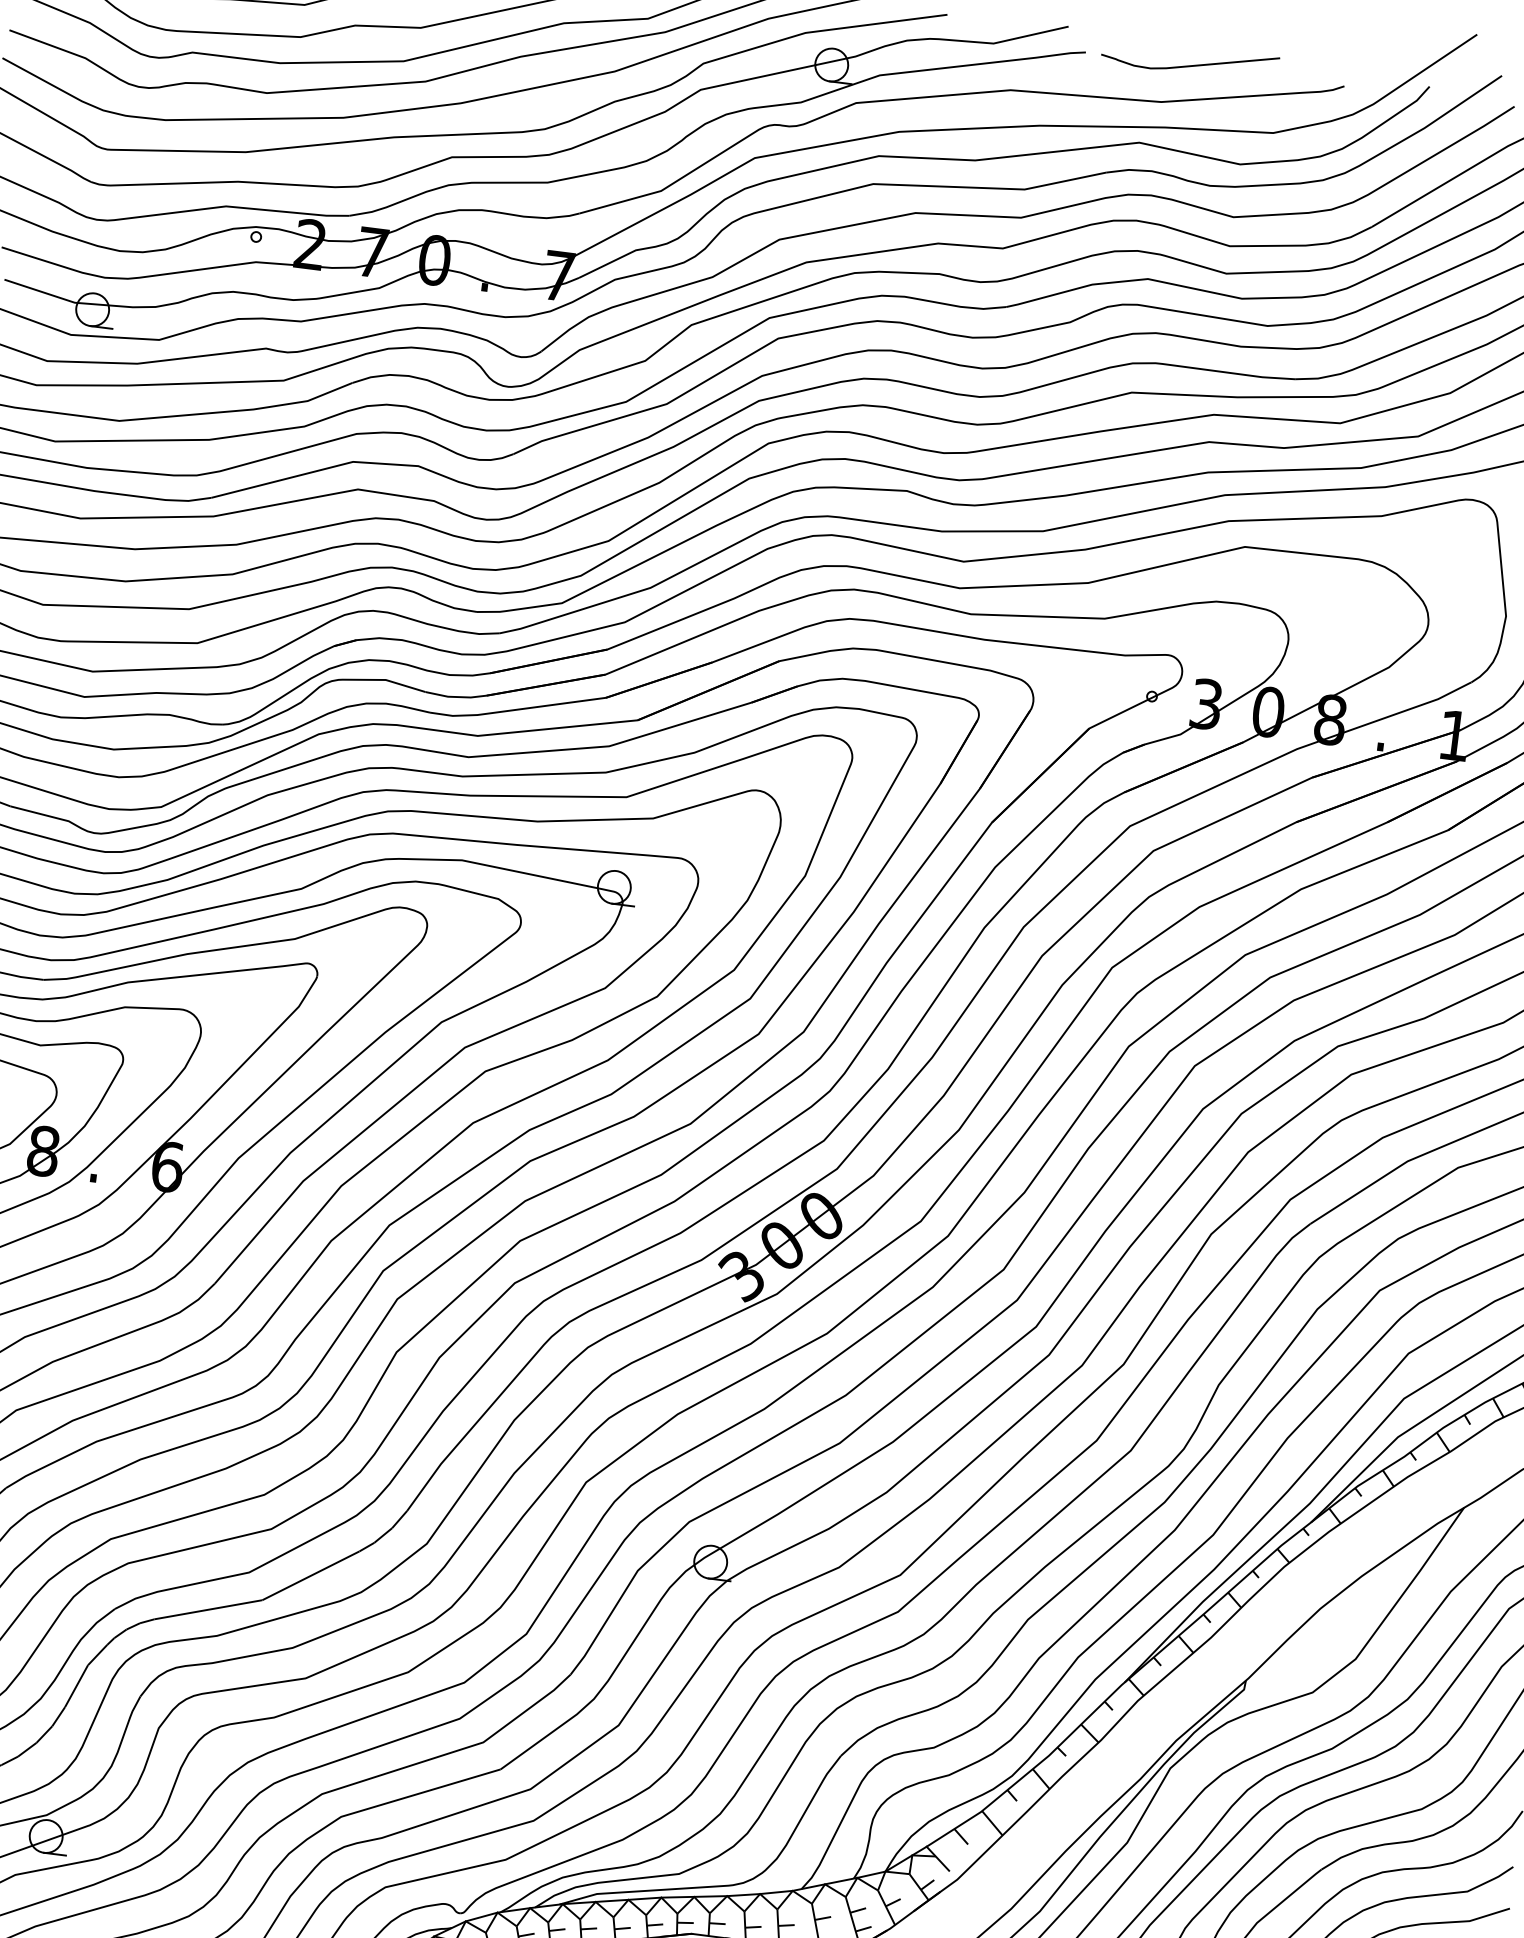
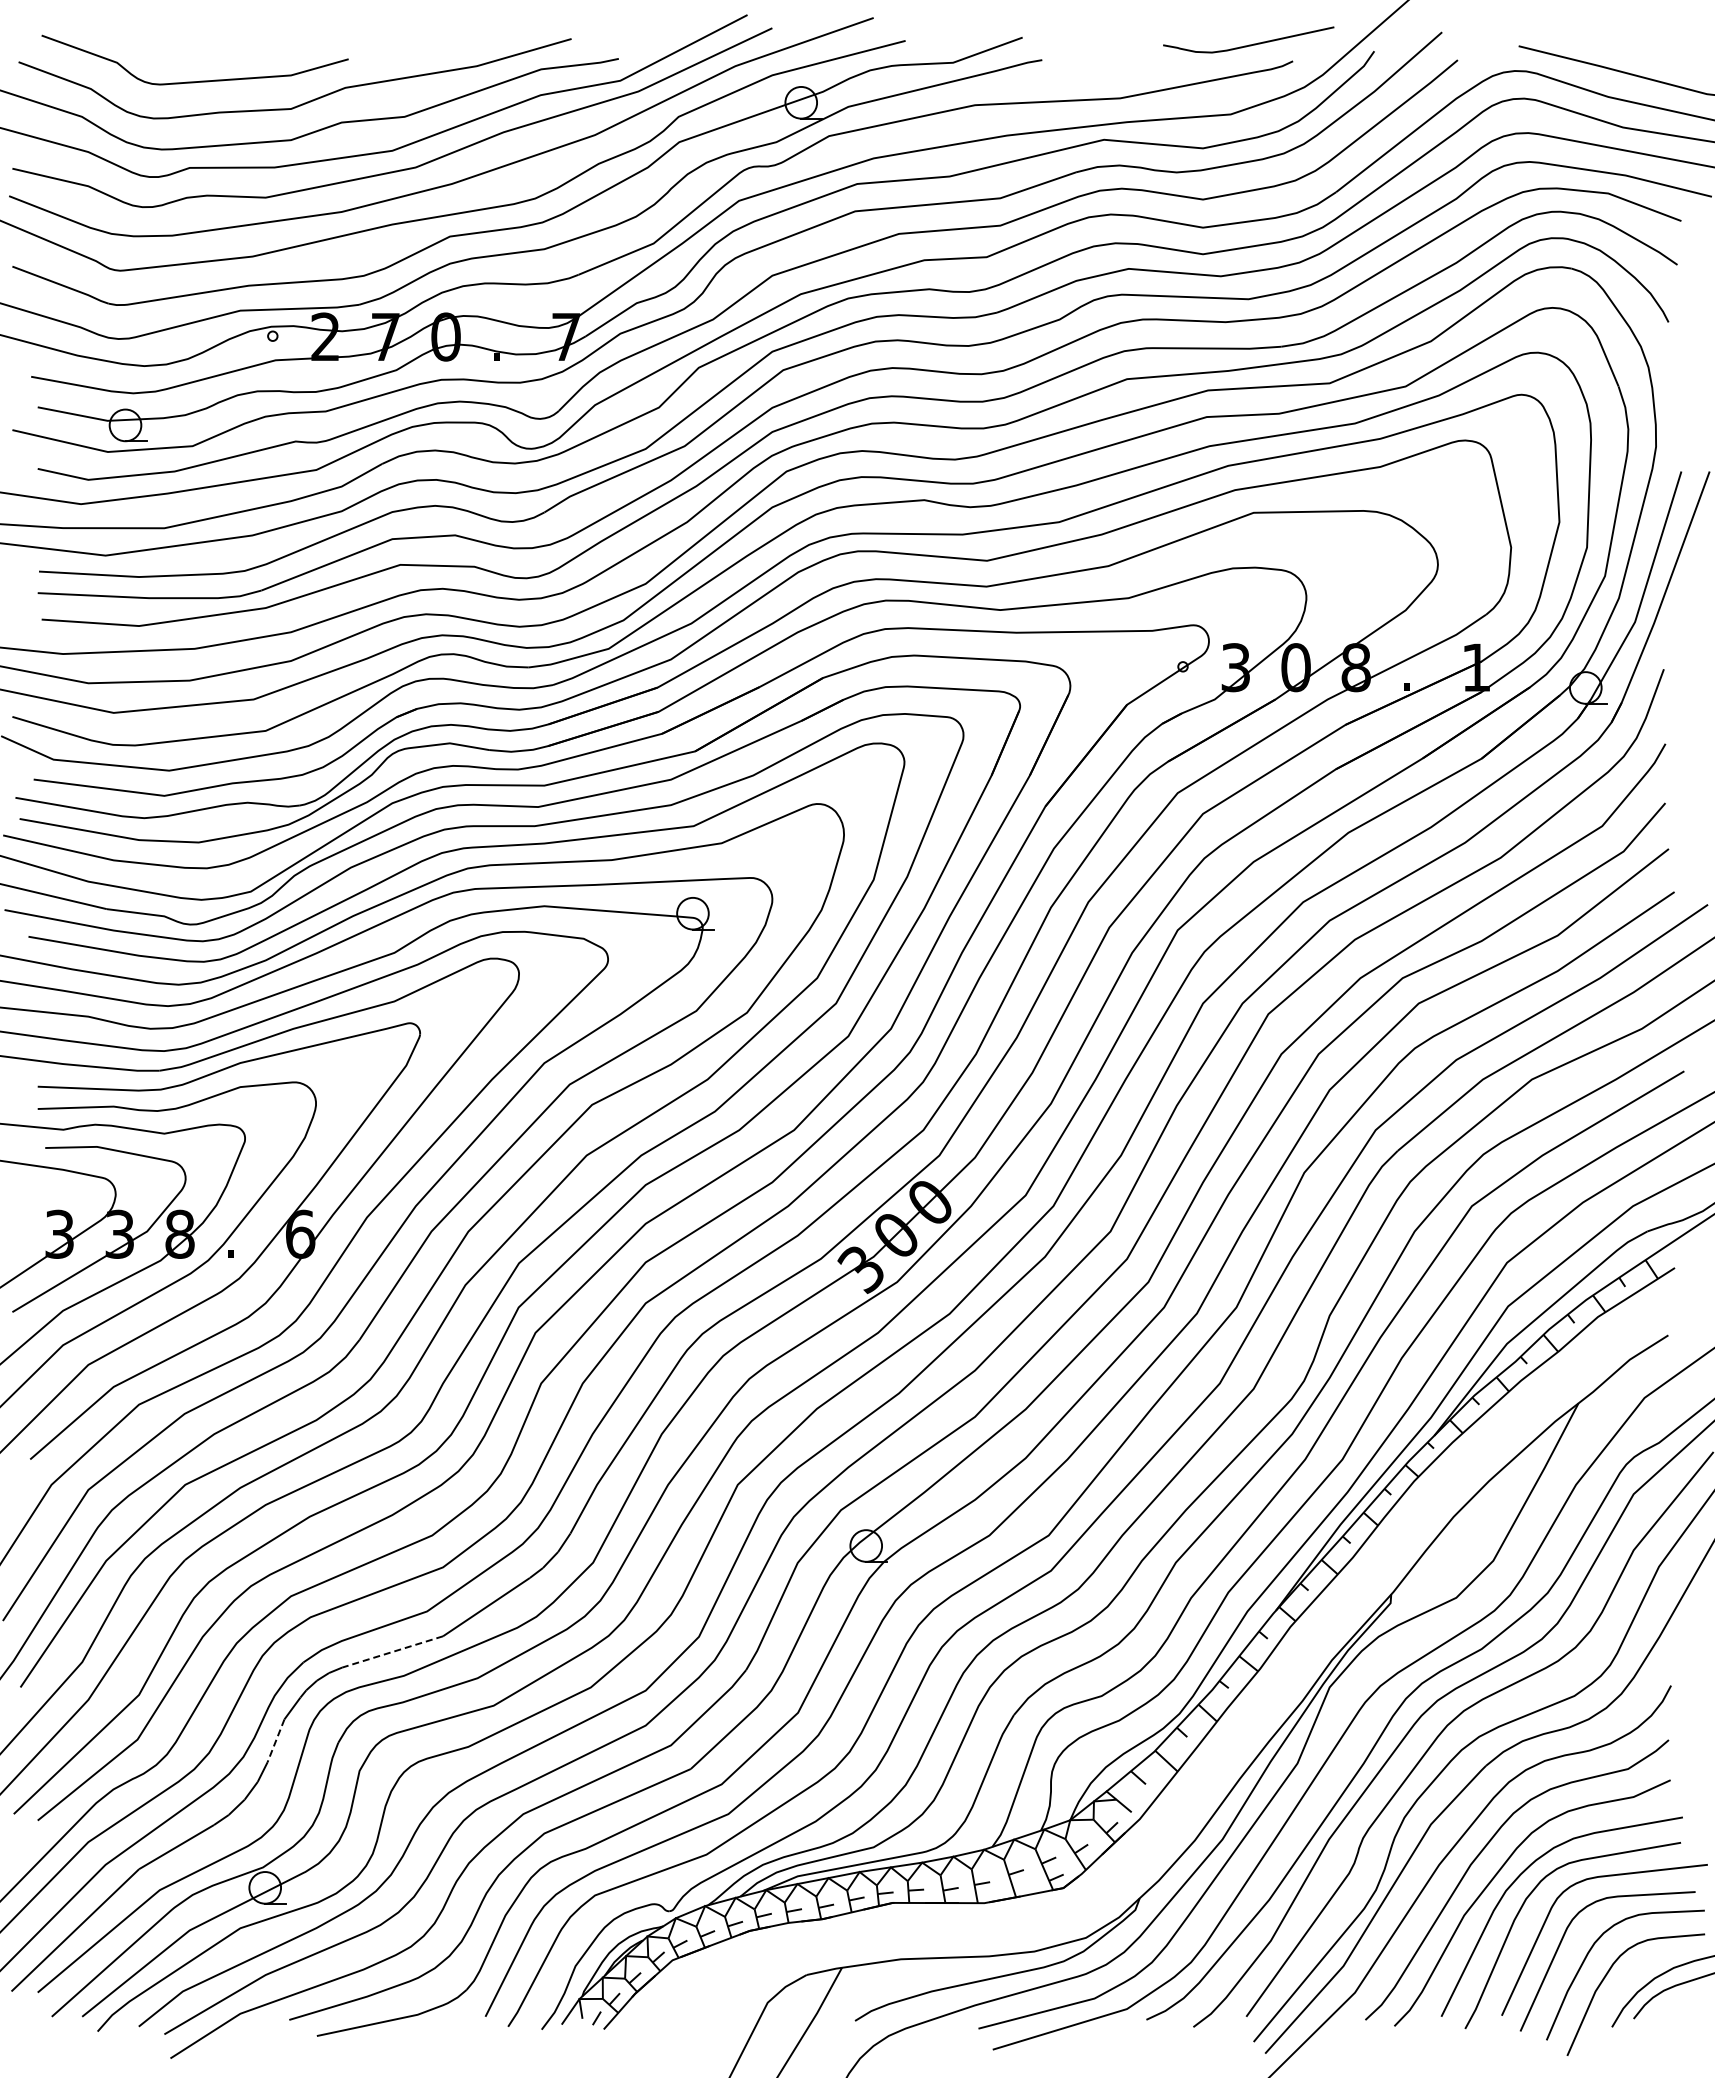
curve: (1190, 64) -> (1249, 44), moved
line: (208, 1609) -> (392, 1651), solid -> dashed
line: (75, 1686) -> (275, 1741), solid -> dashed

